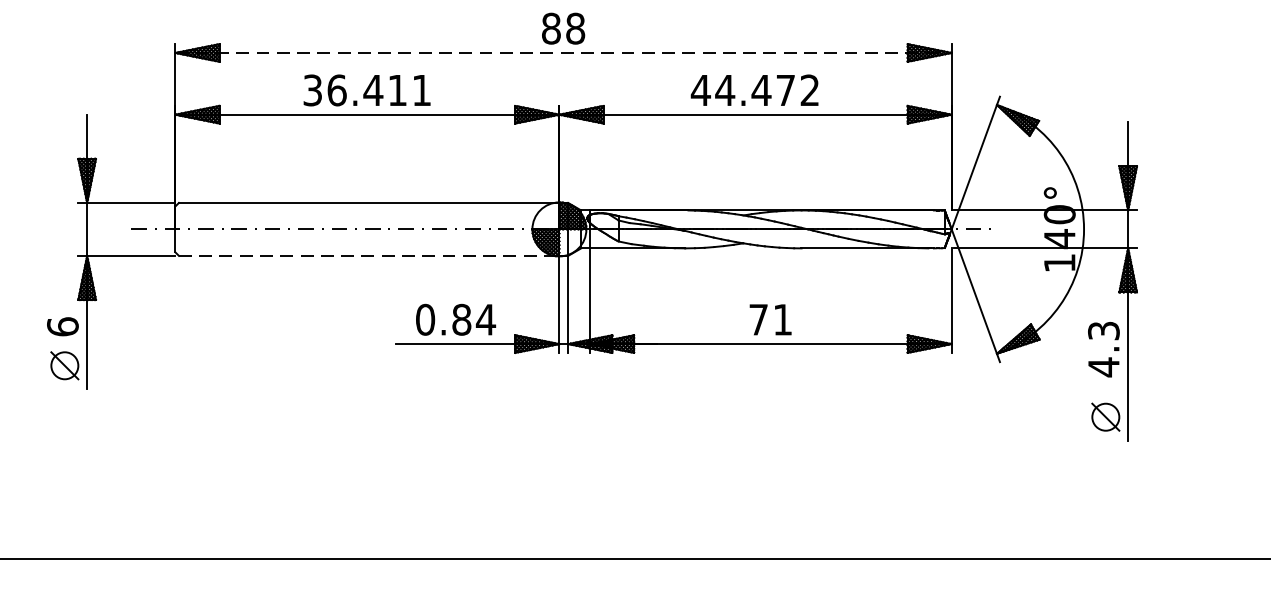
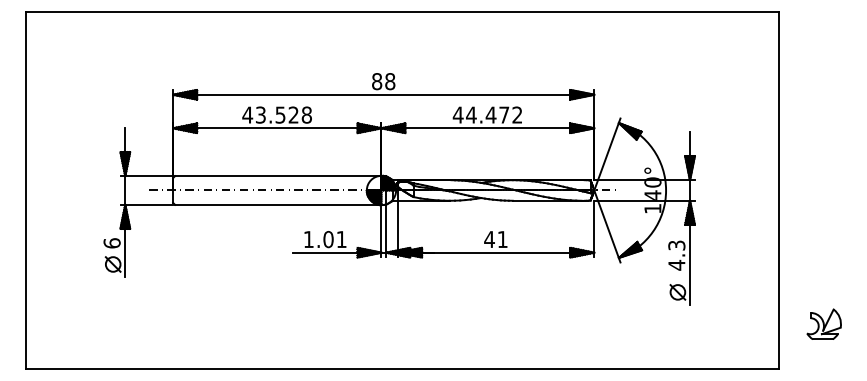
line: (563, 52) -> (383, 94), dashed -> solid
text: (365, 89) -> (276, 114), 36.411 -> 43.528
line: (369, 255) -> (278, 204), dashed -> solid
text: (456, 319) -> (325, 239), 0.84 -> 1.01
text: (758, 319) -> (489, 239), 71 -> 41

